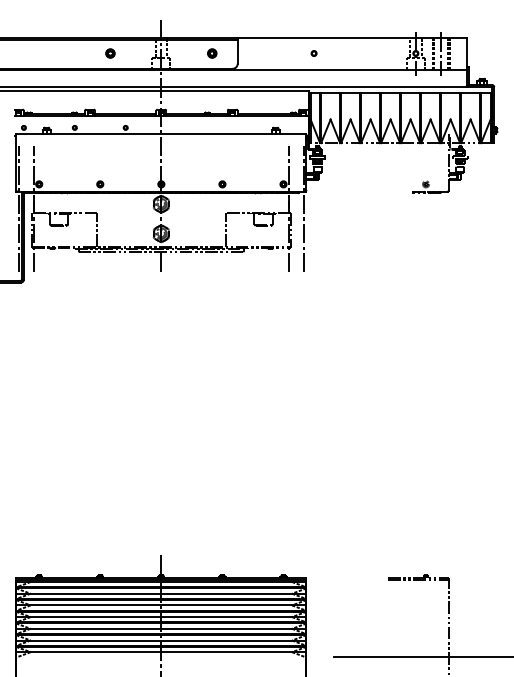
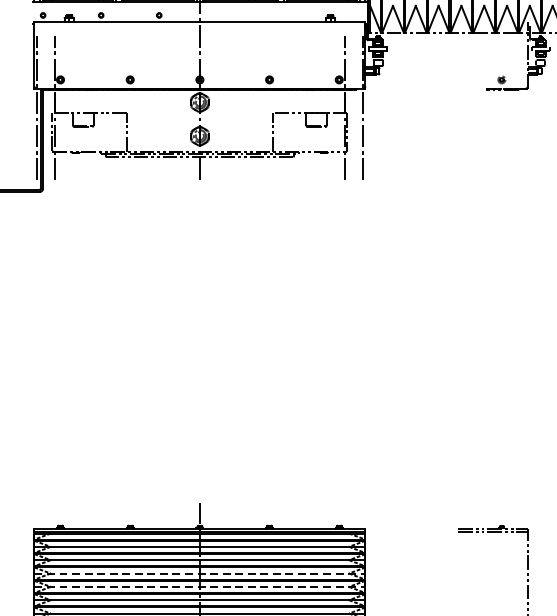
line: (161, 617) -> (200, 573), solid -> dashed
line: (161, 628) -> (200, 586), solid -> dashed

